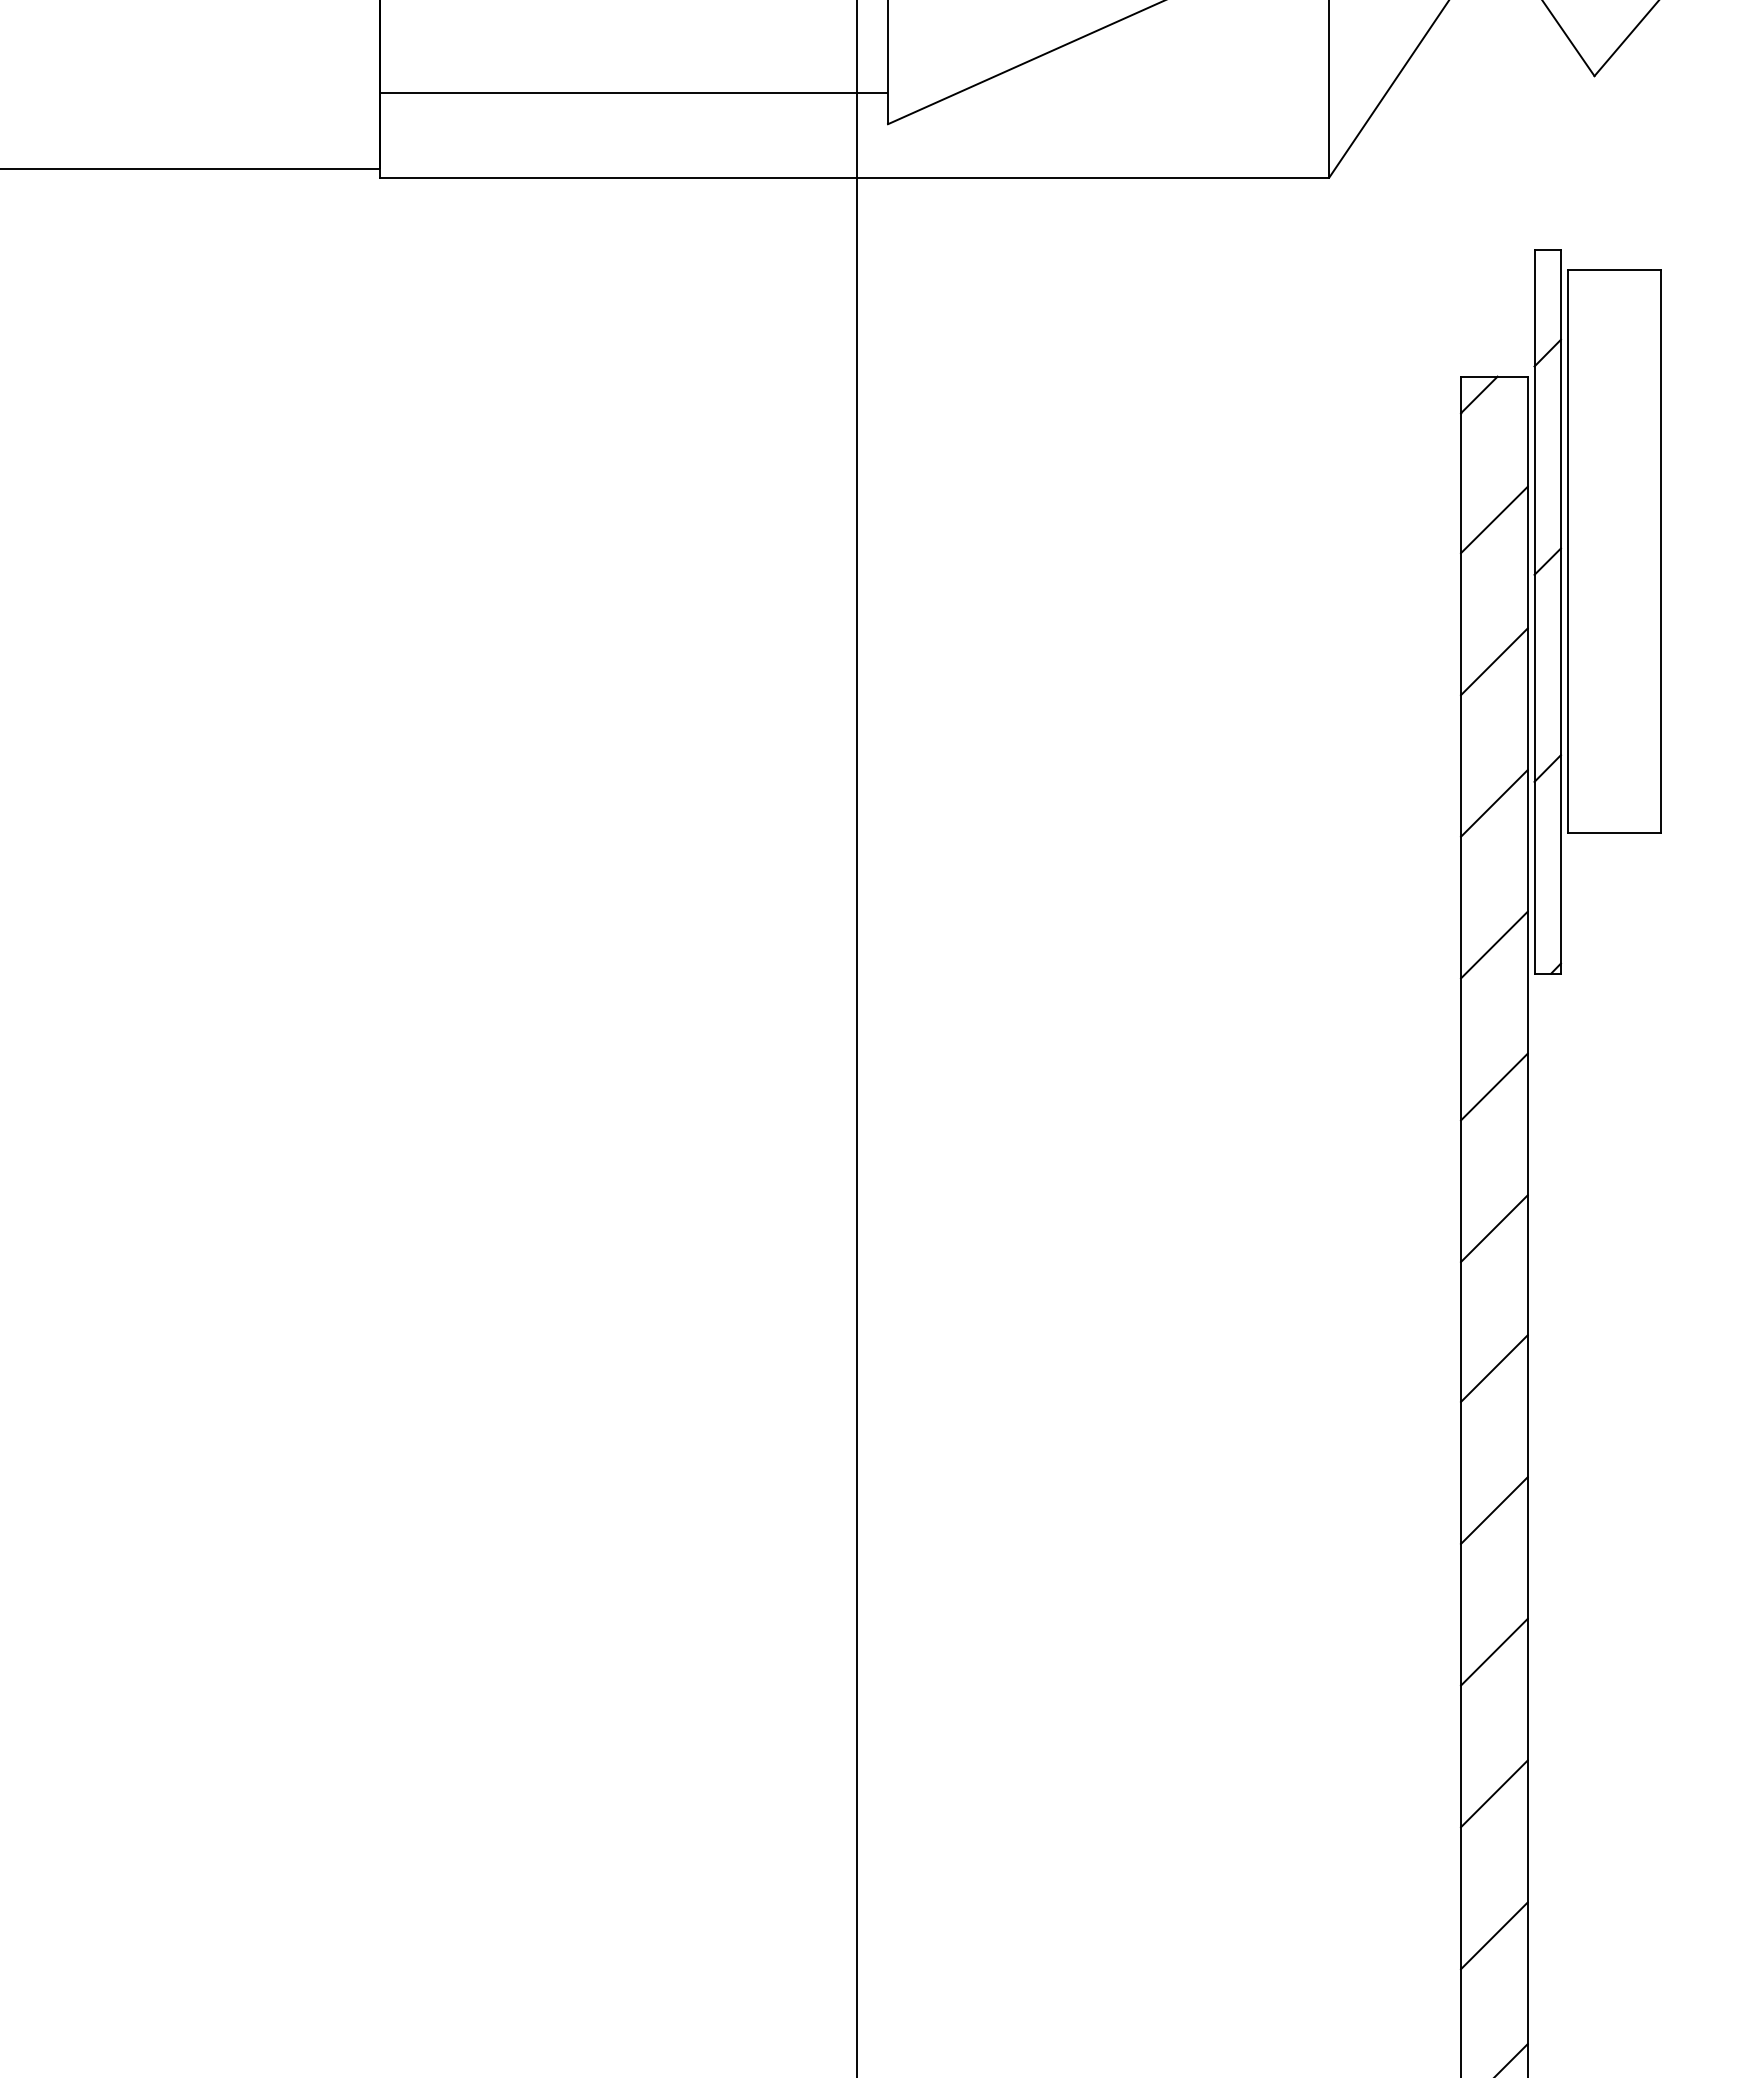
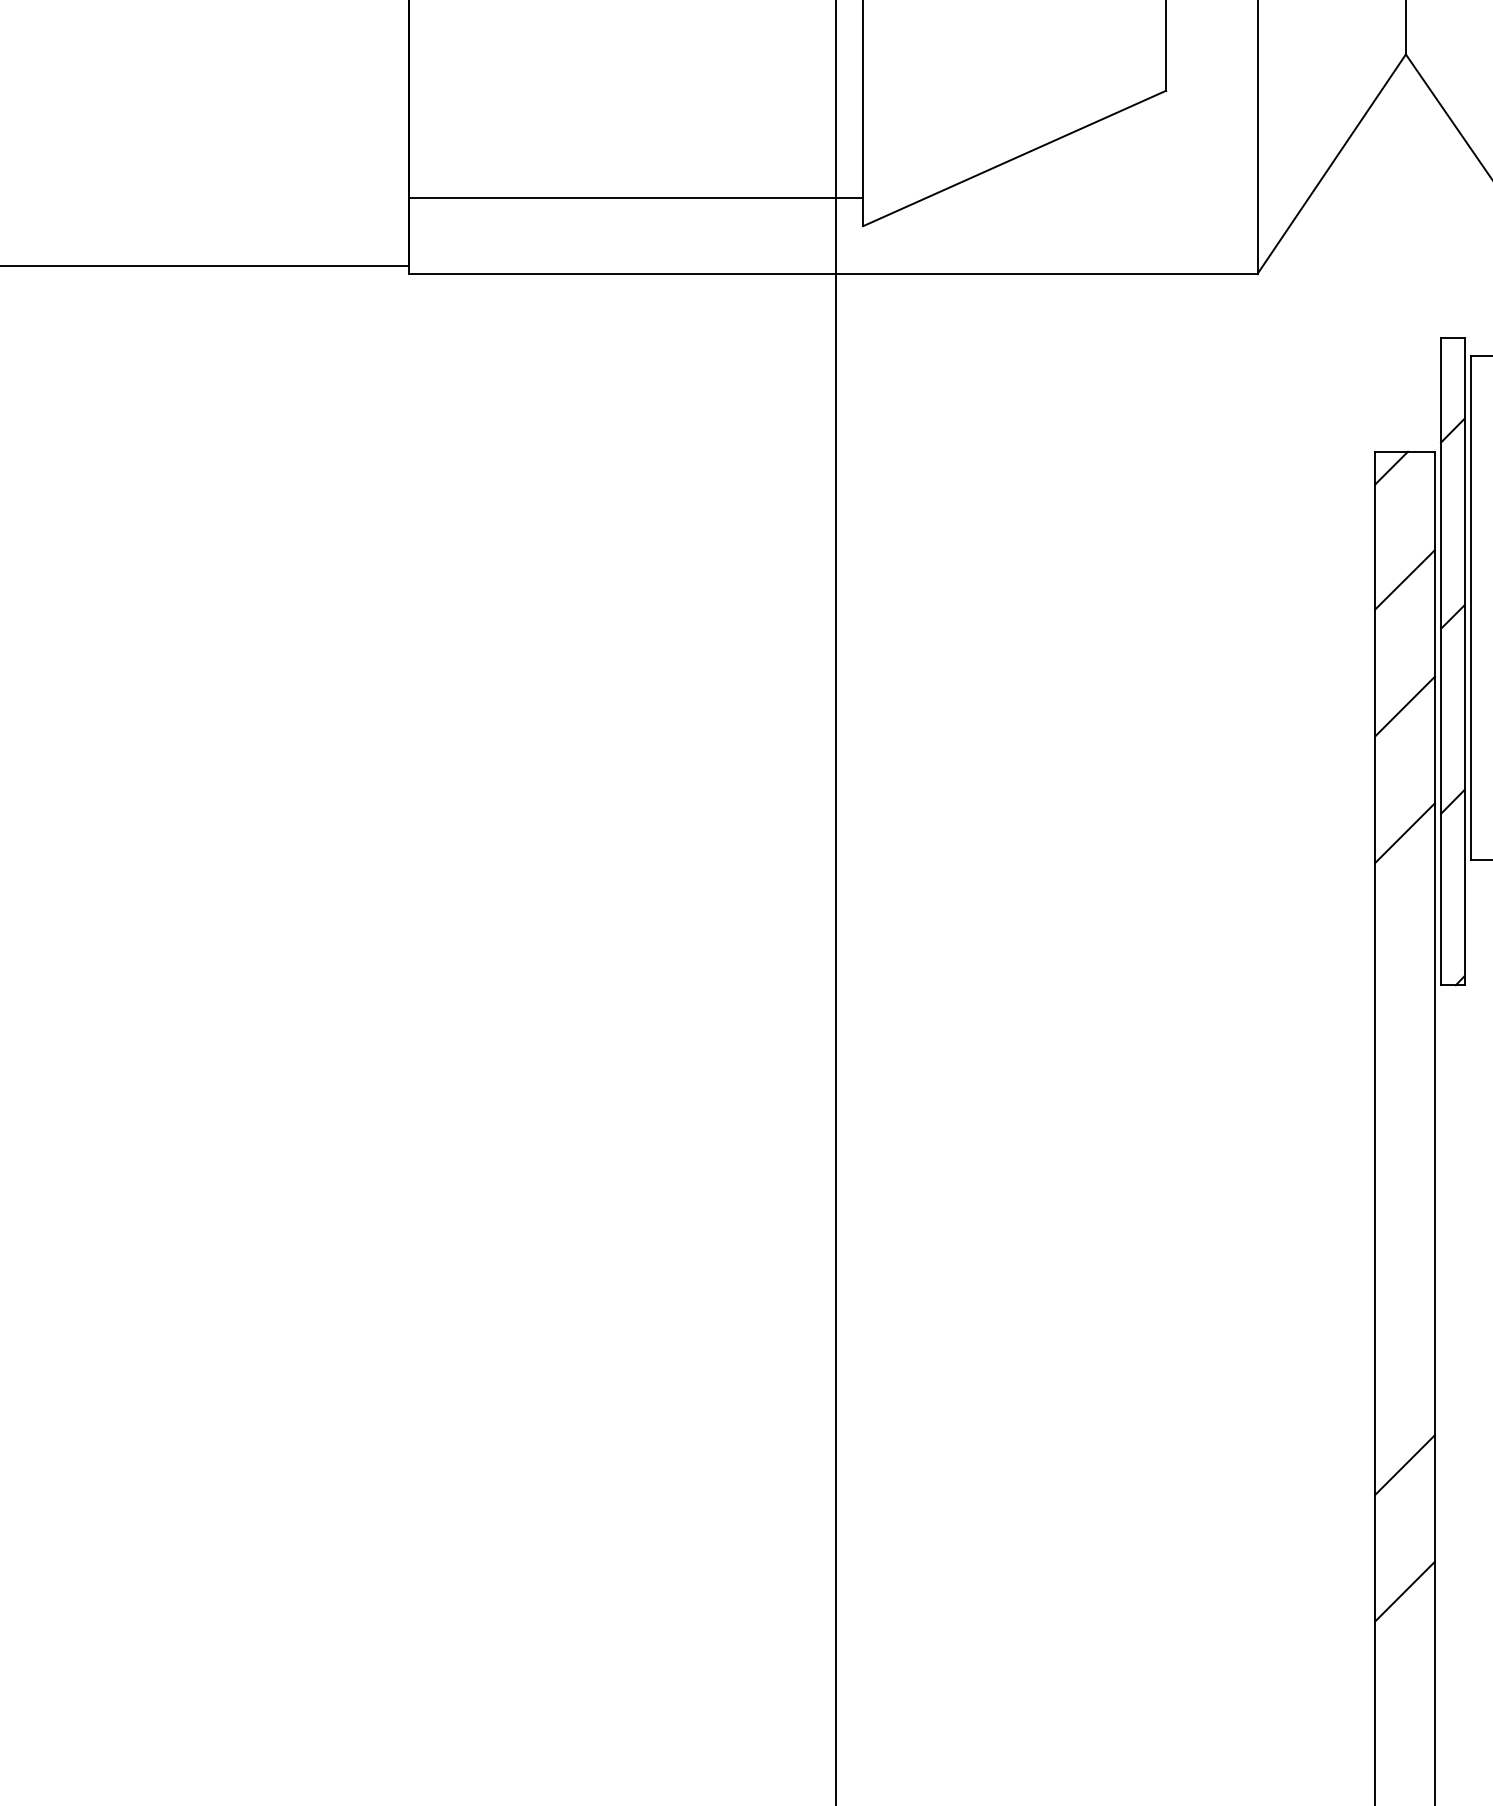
line: (1494, 944) -> (1405, 959), removed
line: (1494, 1086) -> (1405, 1086), removed
line: (1494, 1228) -> (1405, 1212), removed
line: (1494, 1368) -> (1405, 1338), removed
line: (1494, 1793) -> (1405, 1717), removed

